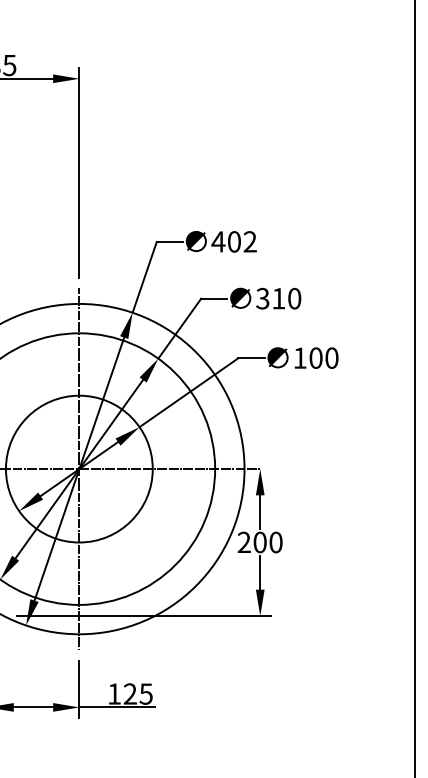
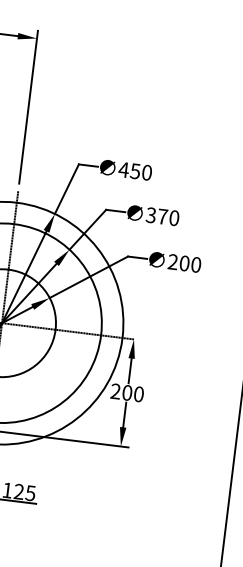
text: (241, 241) -> (140, 171), 402 -> 450
text: (278, 298) -> (162, 216), 310 -> 370
text: (299, 357) -> (172, 261), 100 -> 200

